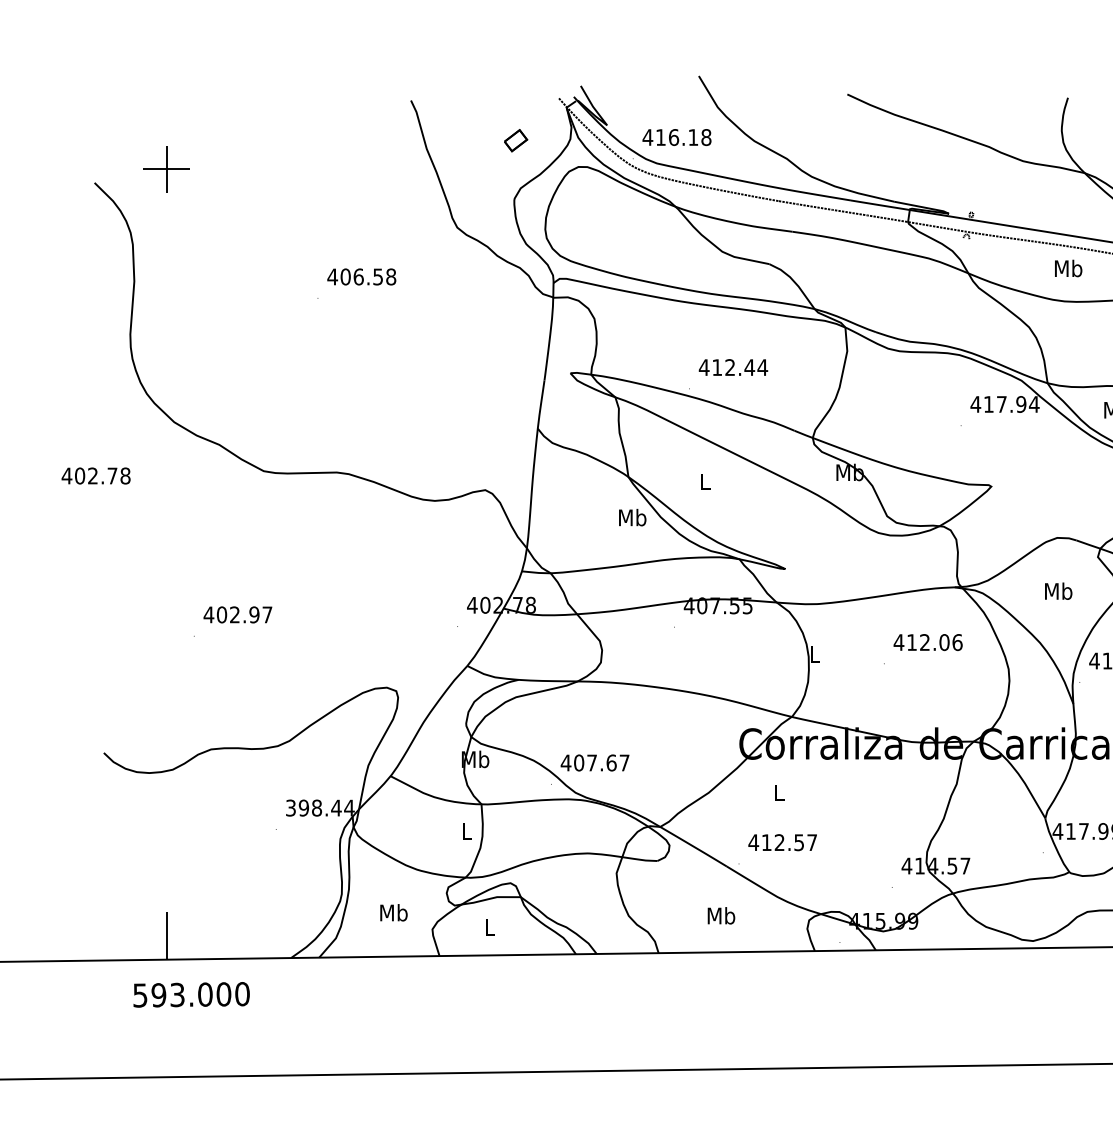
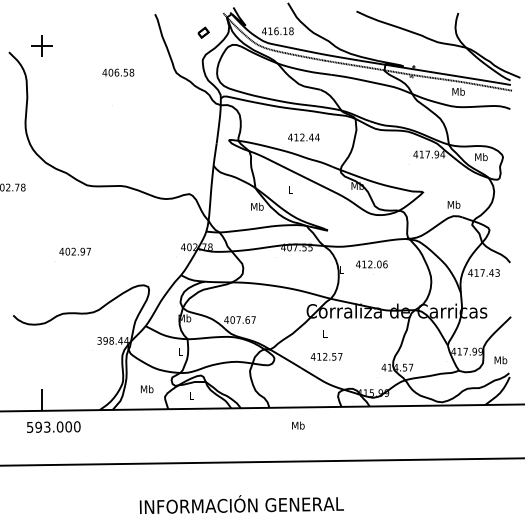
text: (362, 276) -> (118, 72), moved
text: (1057, 590) -> (453, 204), moved
text: (927, 642) -> (371, 264), moved
text: (721, 915) -> (298, 425), moved

